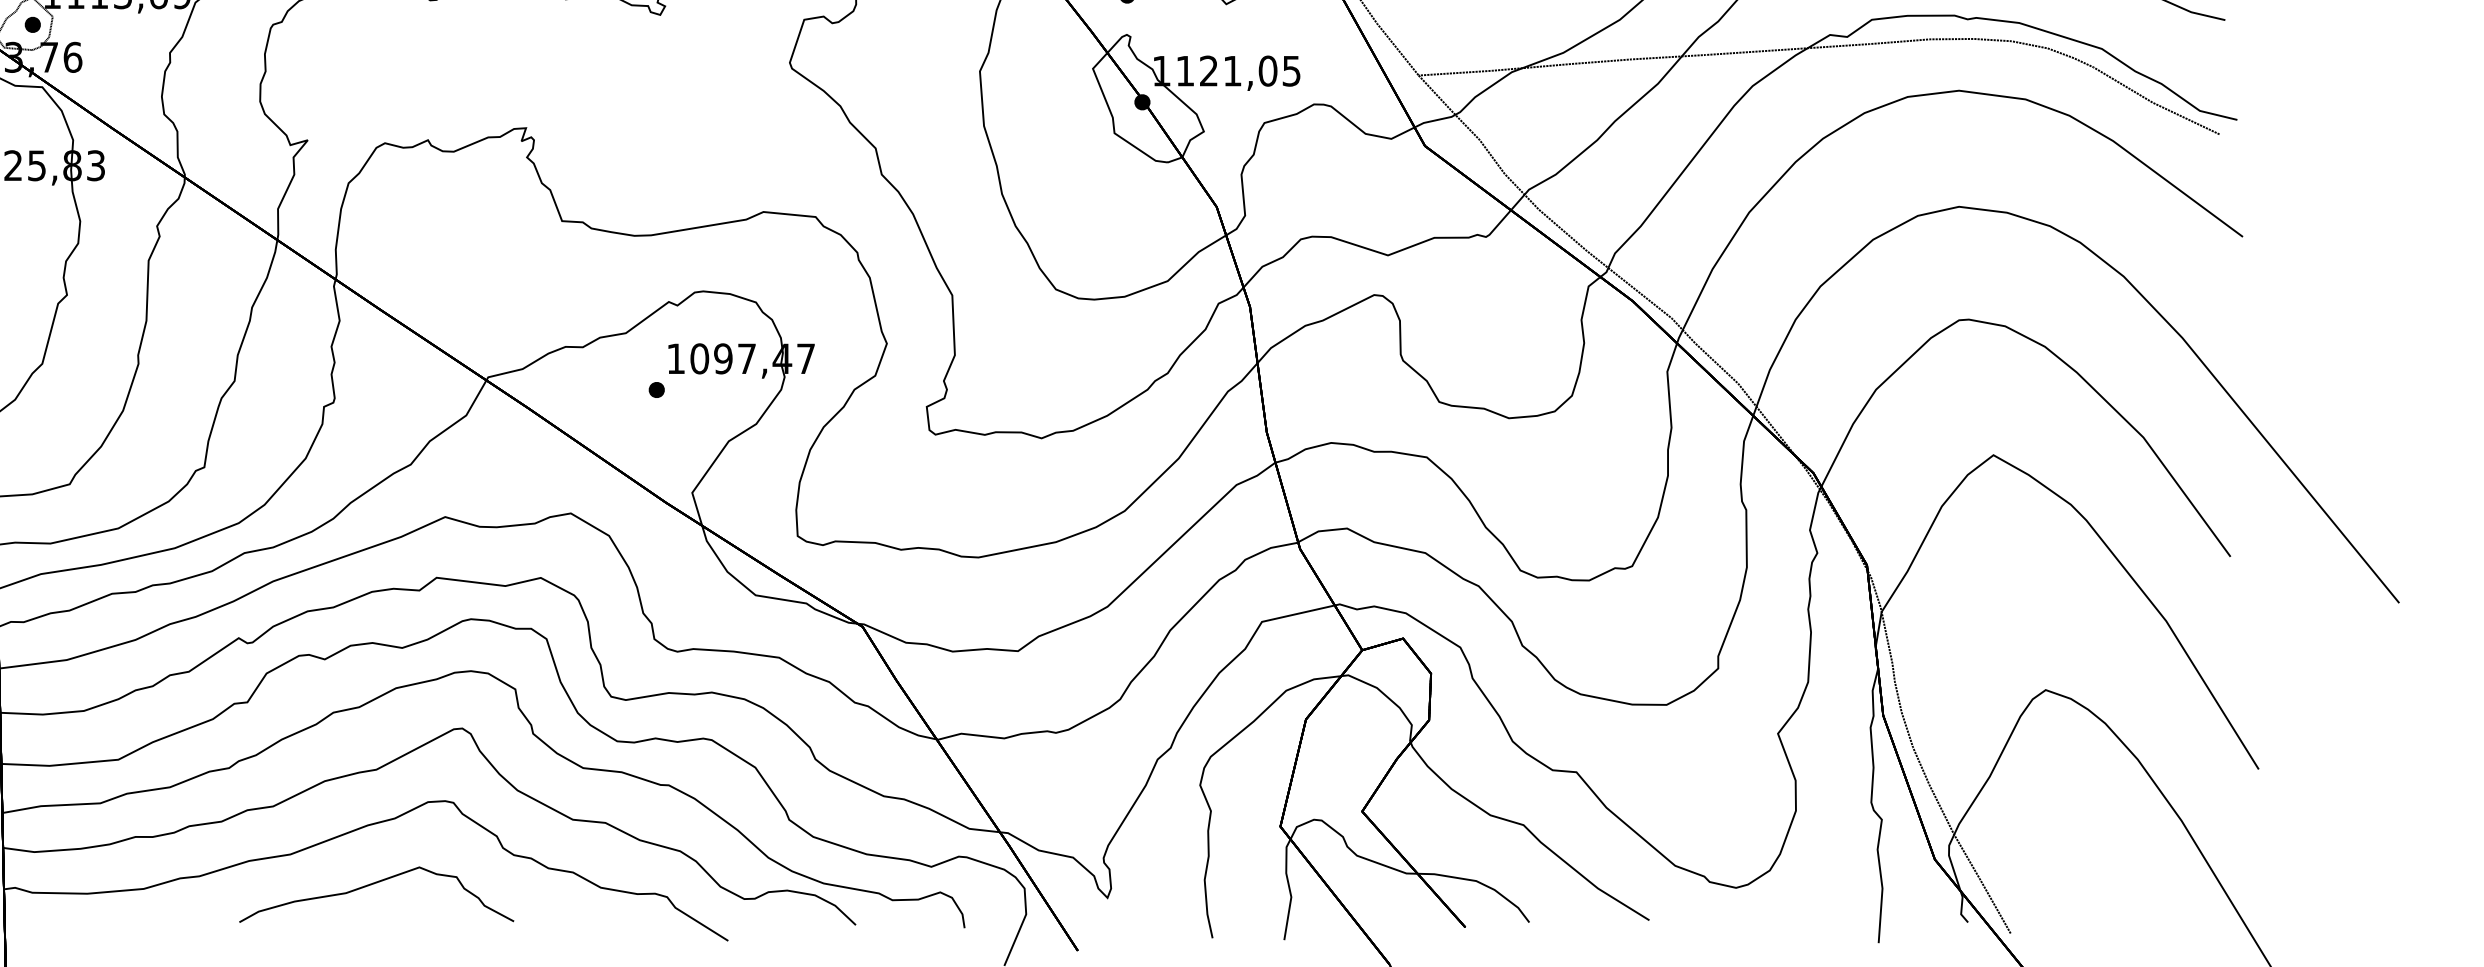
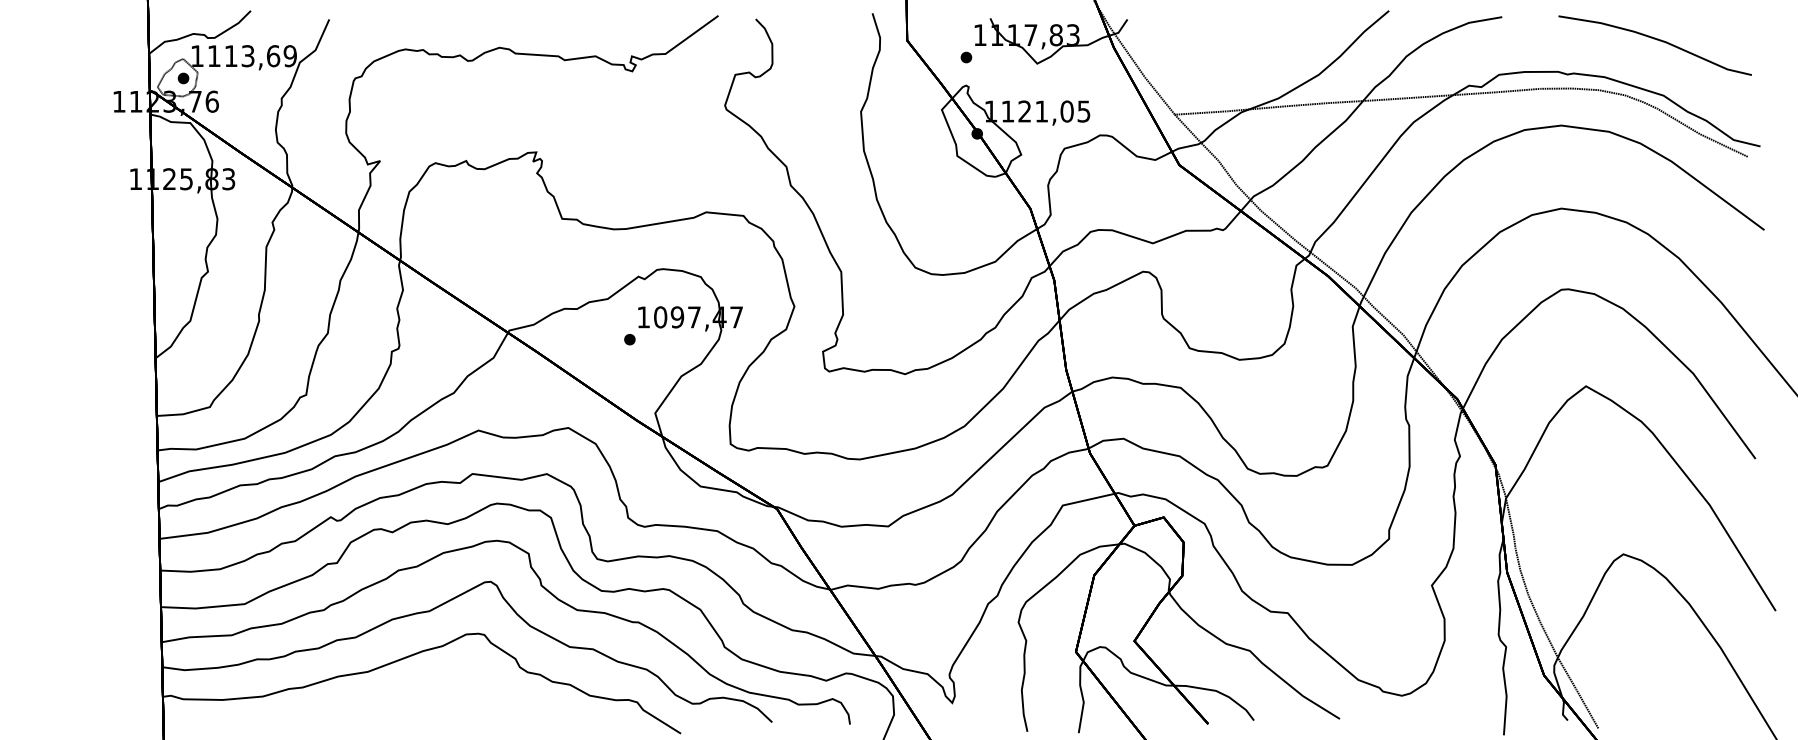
curve: (375, 884) -> (428, 693), removed

